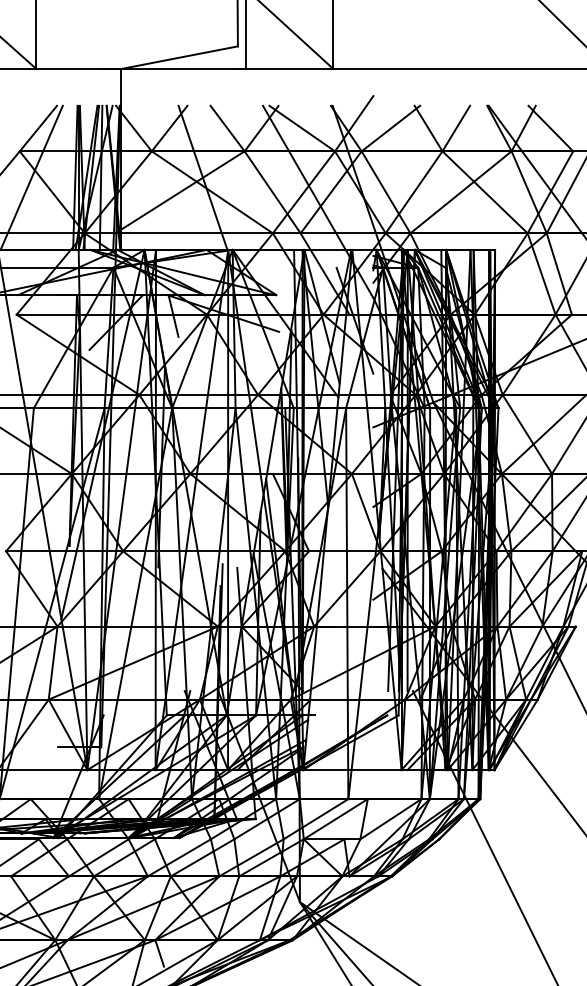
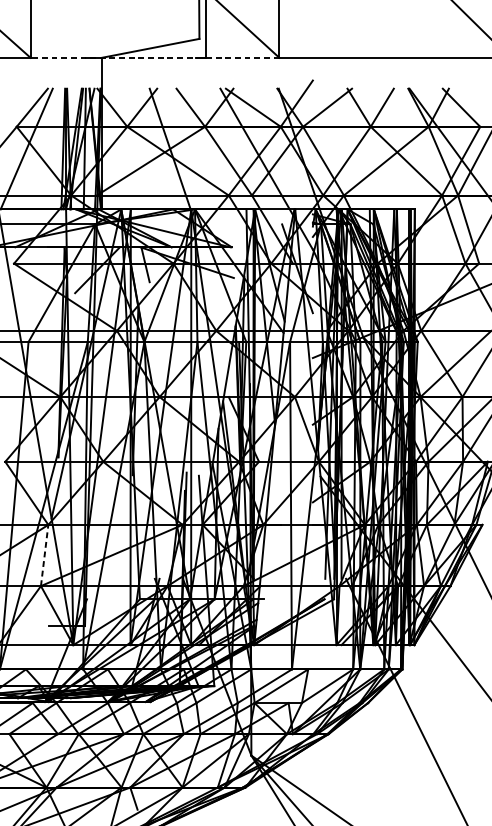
line: (184, 68) -> (154, 57), solid -> dashed
line: (53, 663) -> (44, 555), solid -> dashed

